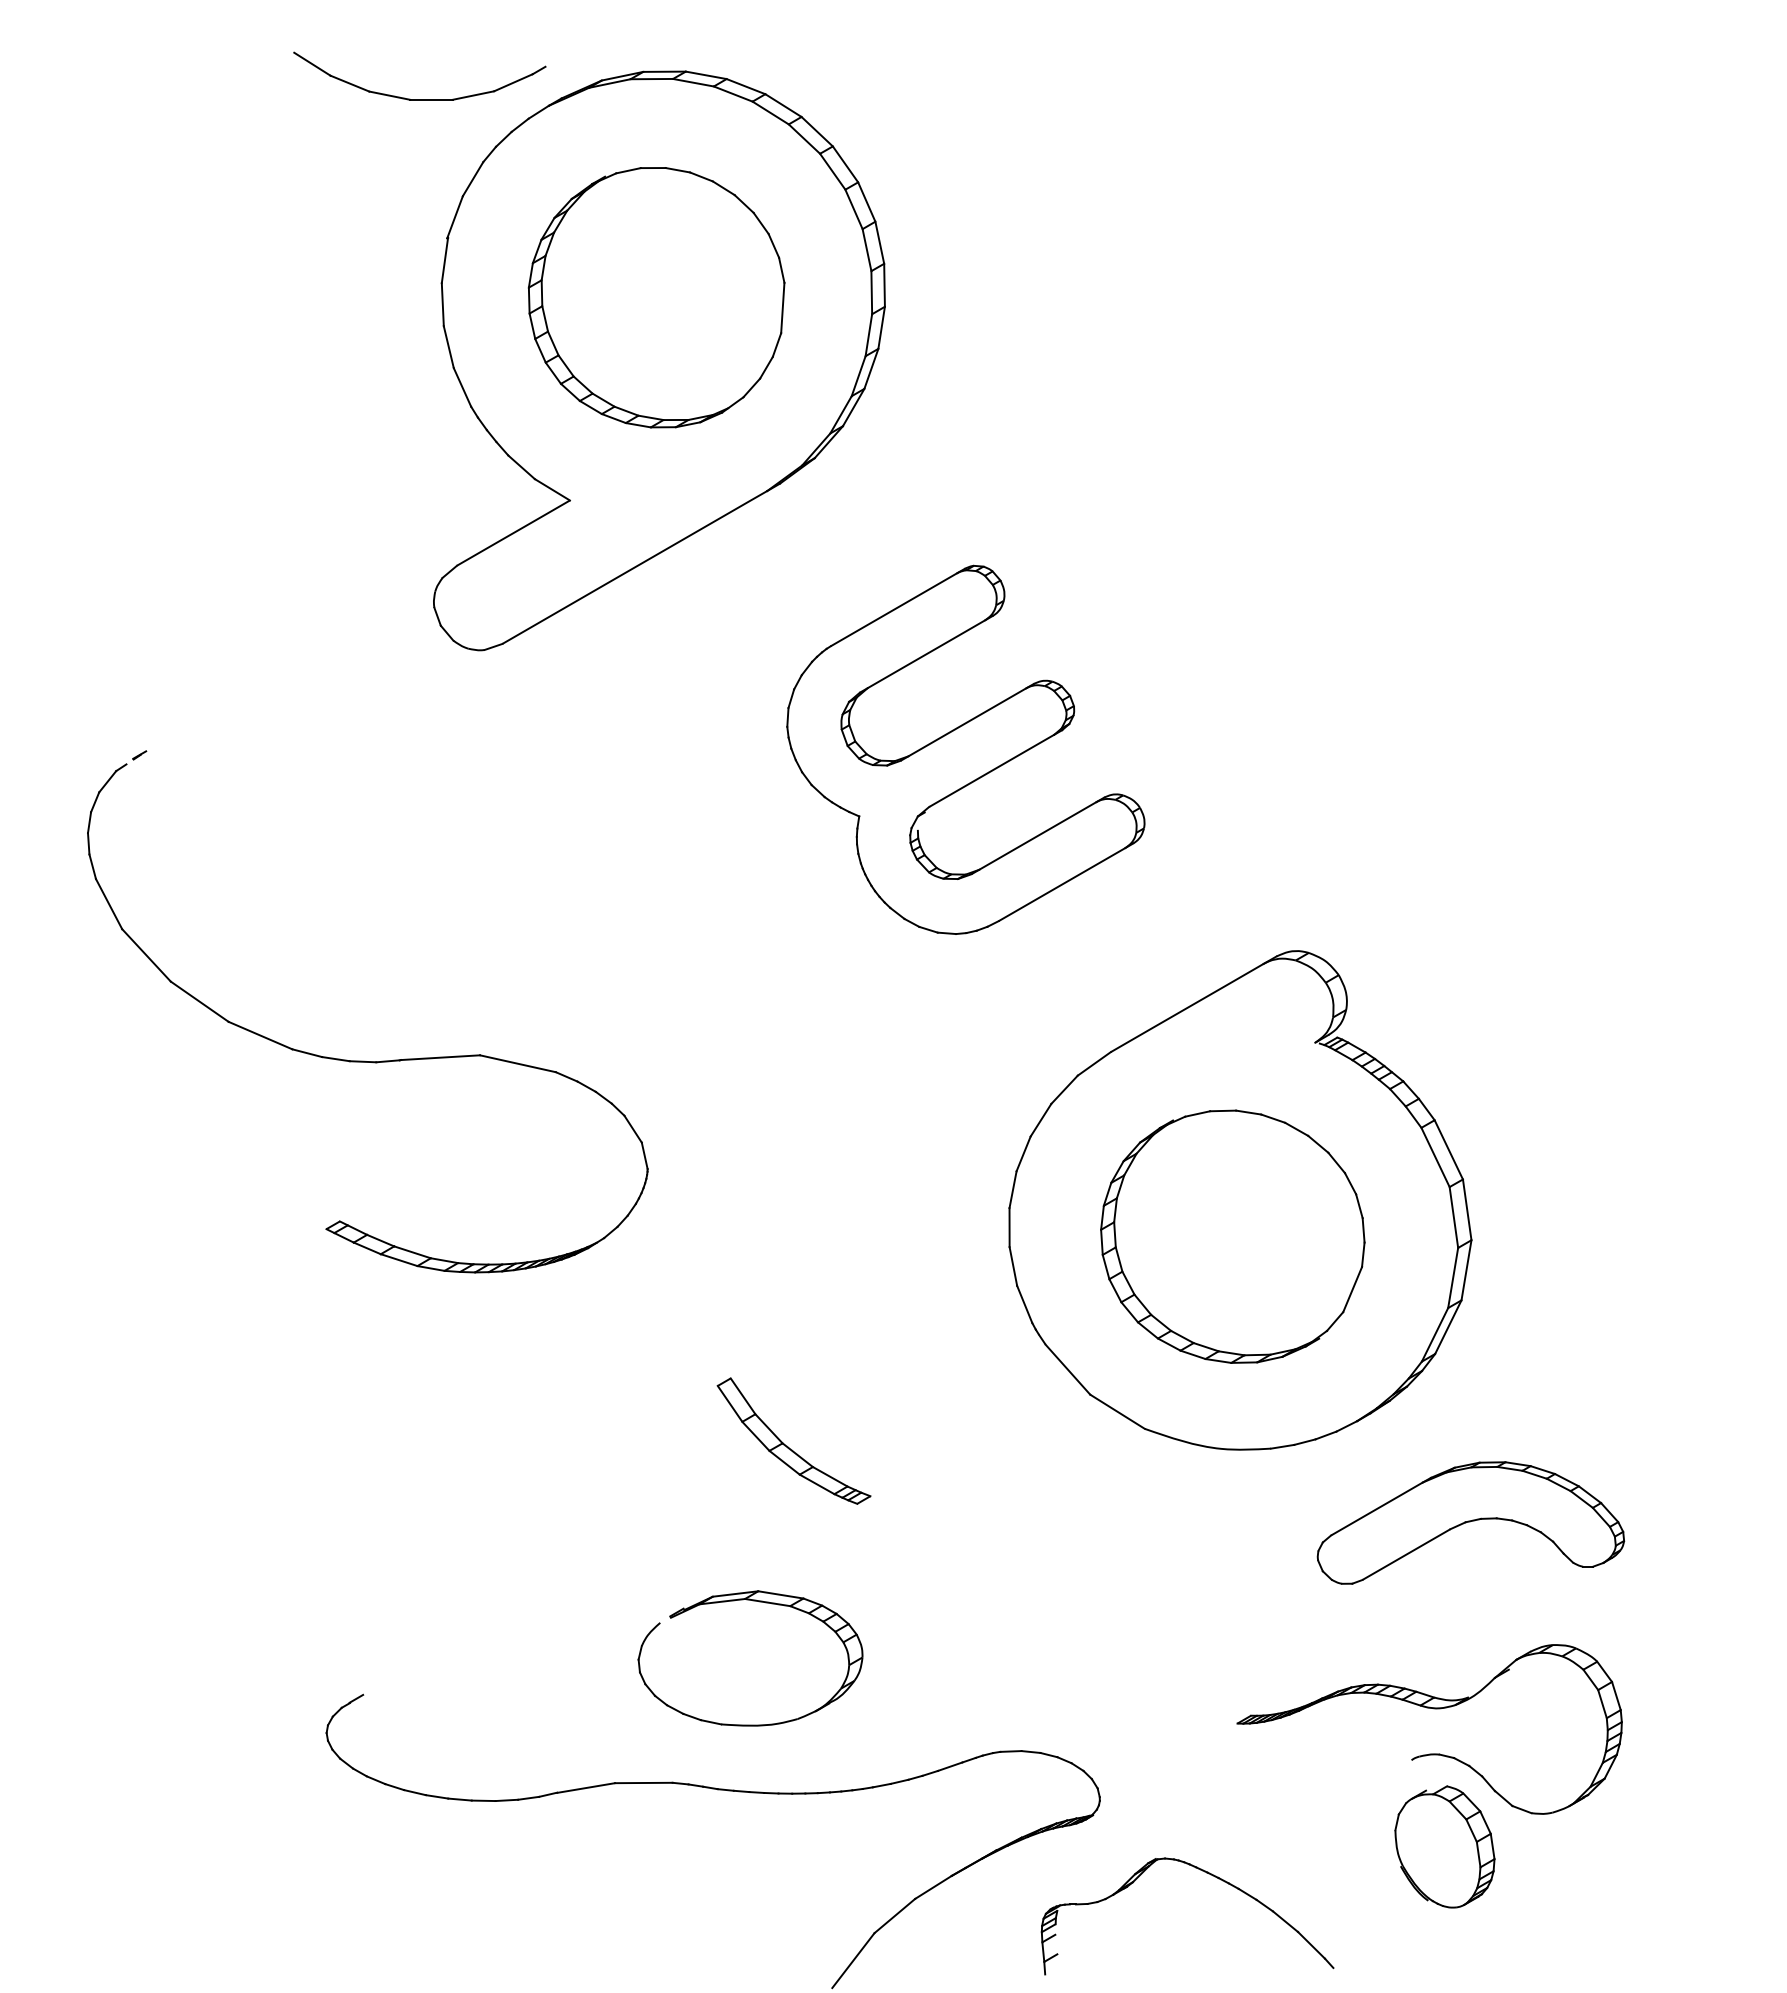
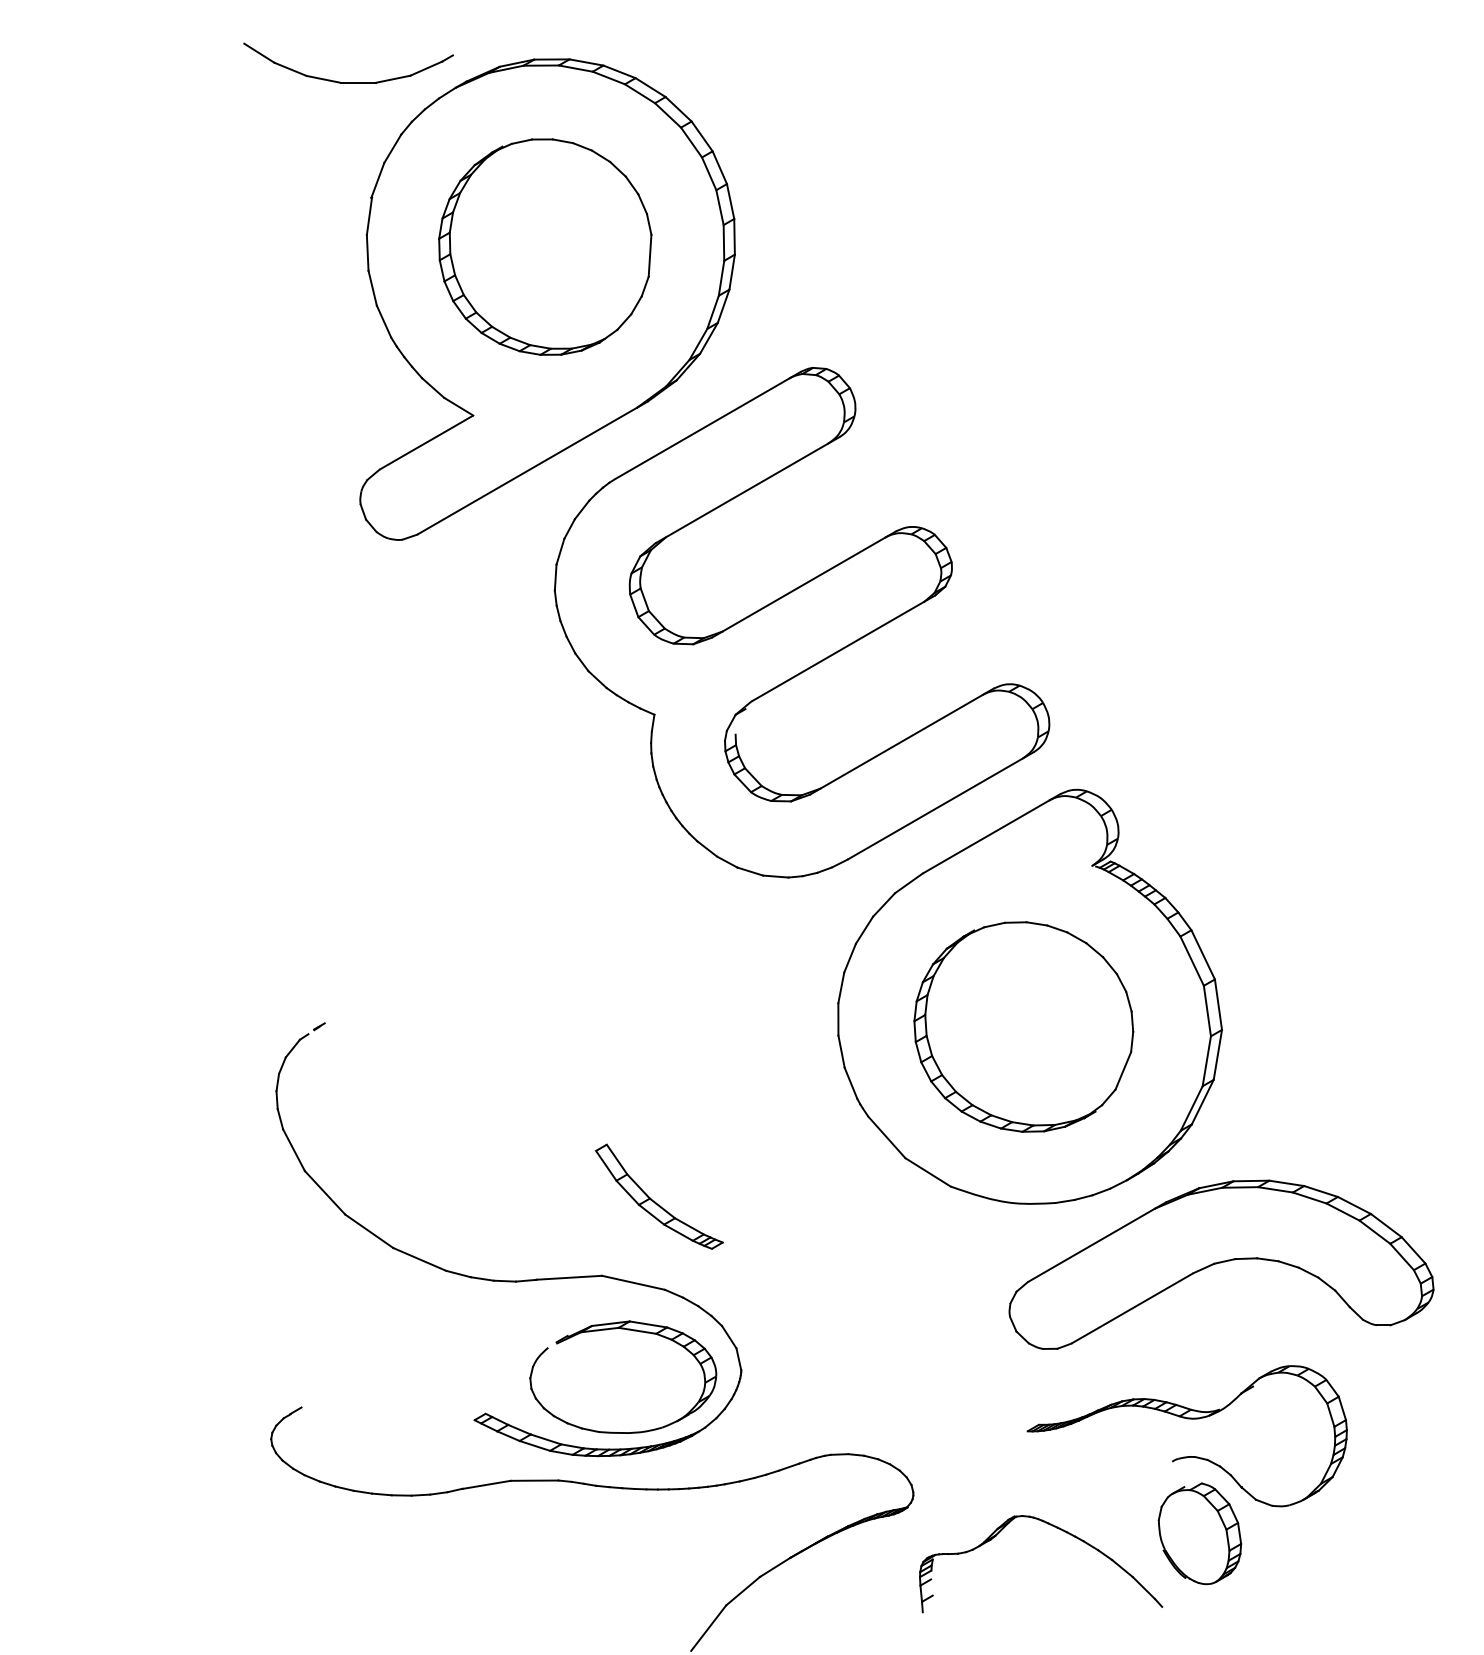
part: (965, 749) -> (801, 622), size x1.67
part: (364, 1060) -> (506, 1280), moved
part: (1470, 1522) -> (1221, 1264), size x1.67
part: (1208, 1874) -> (1058, 1529), moved

